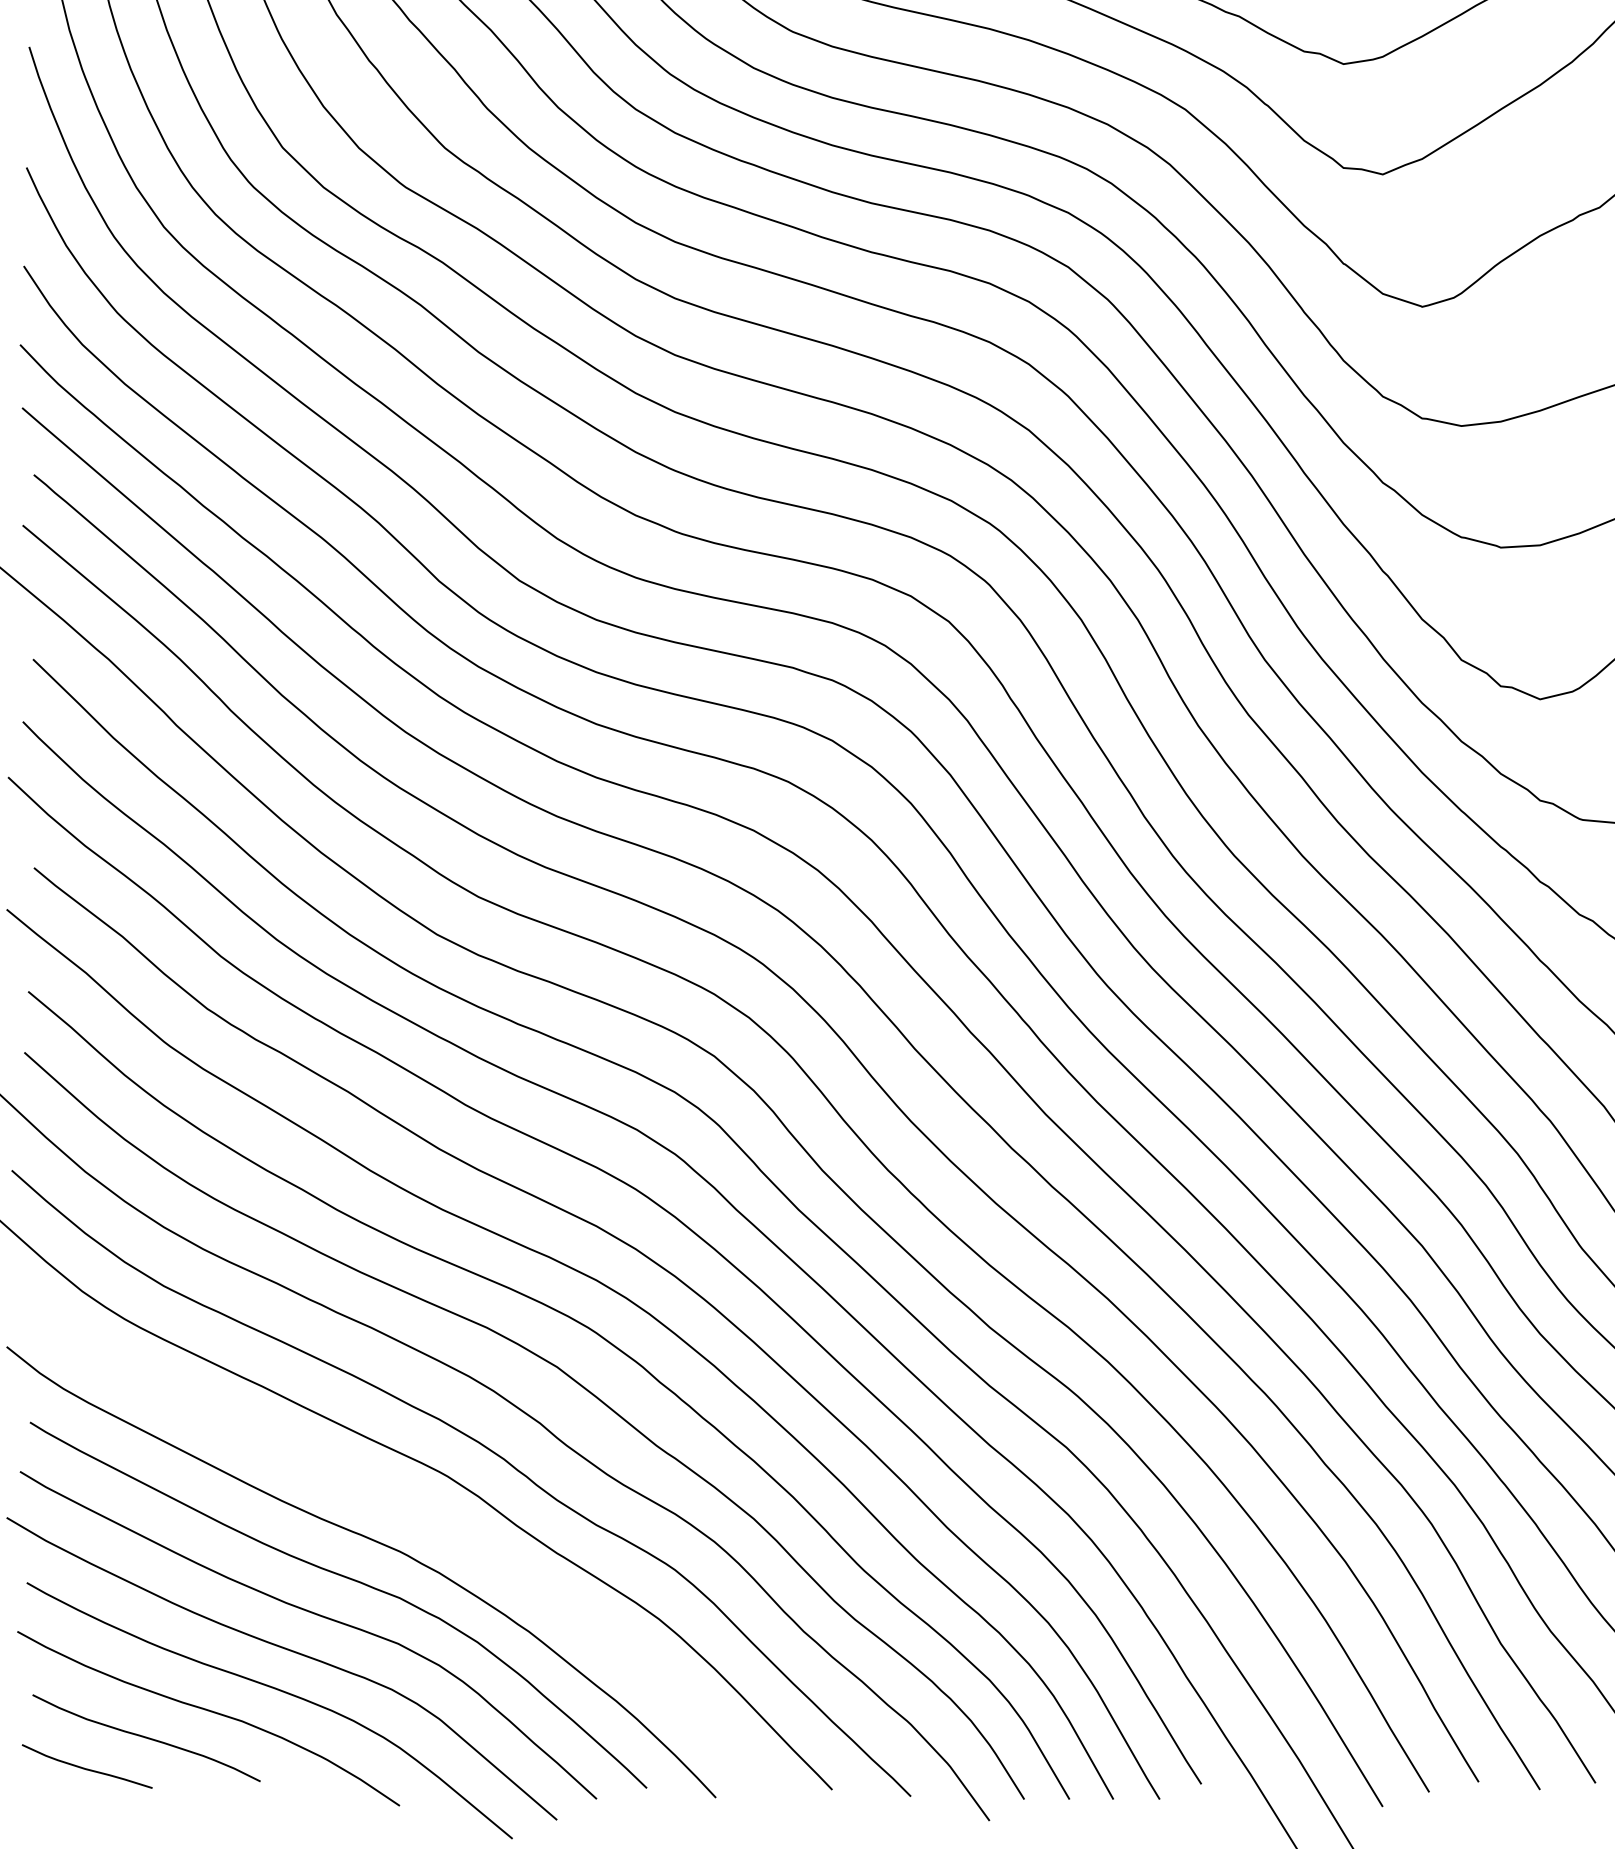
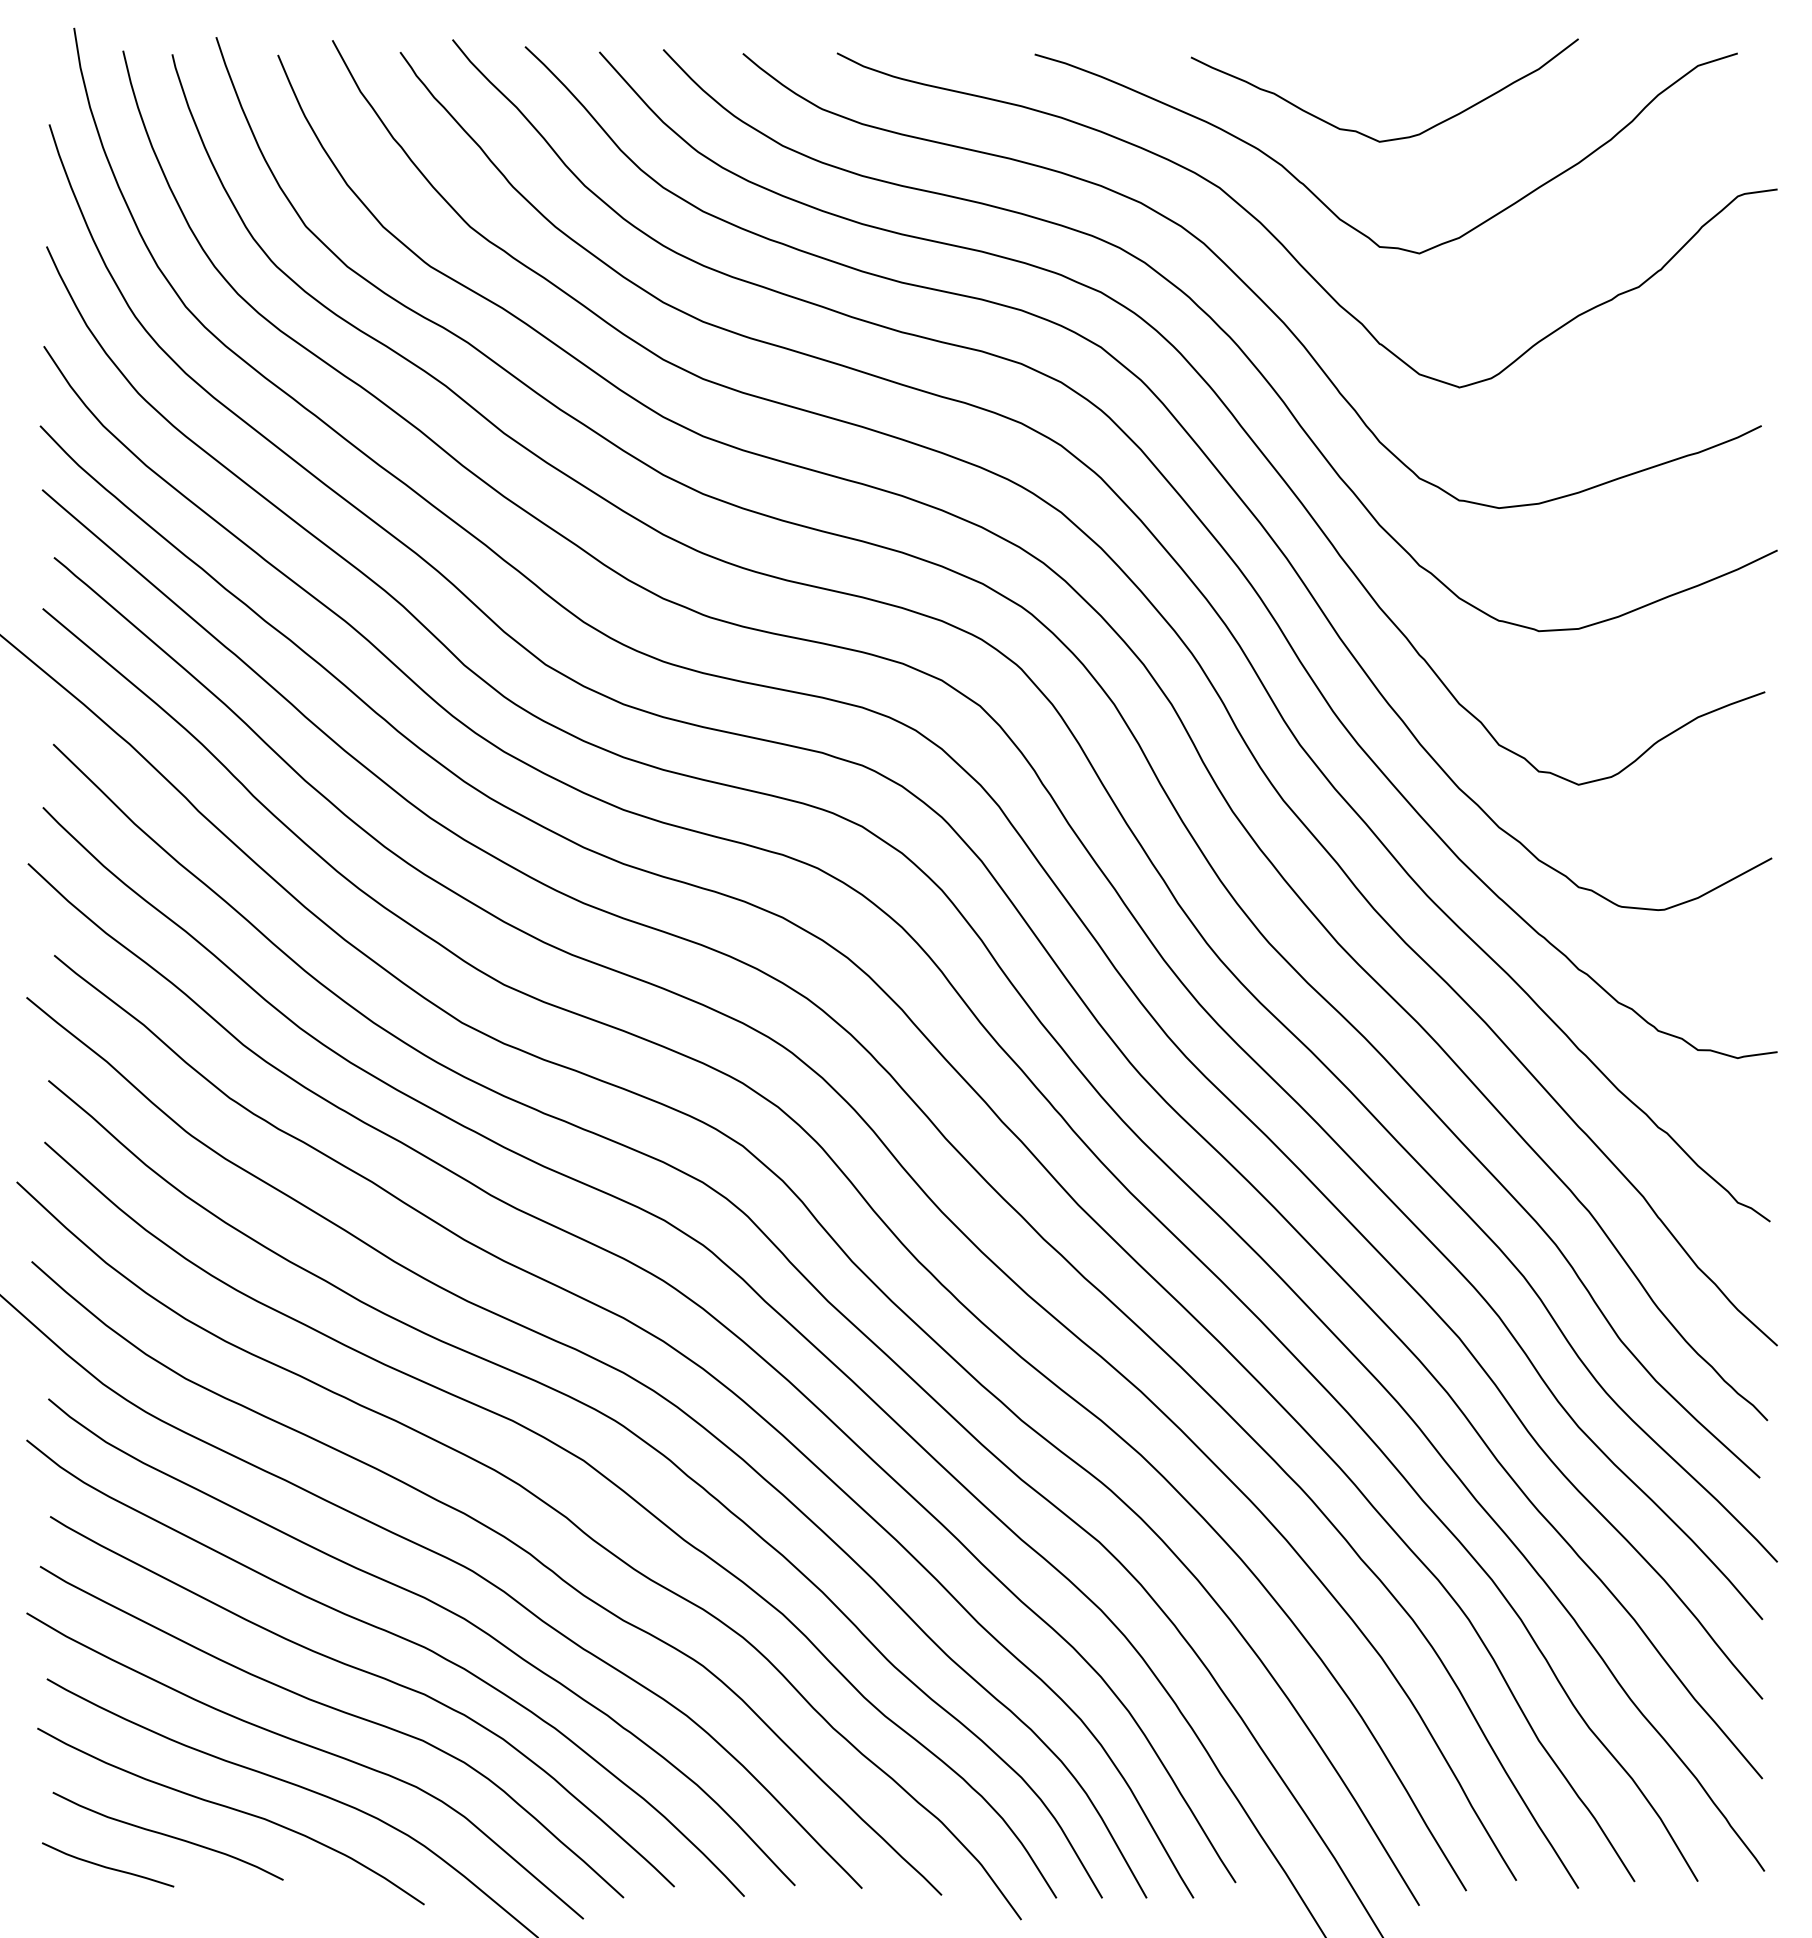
curve: (413, 1511) -> (438, 1606), added

